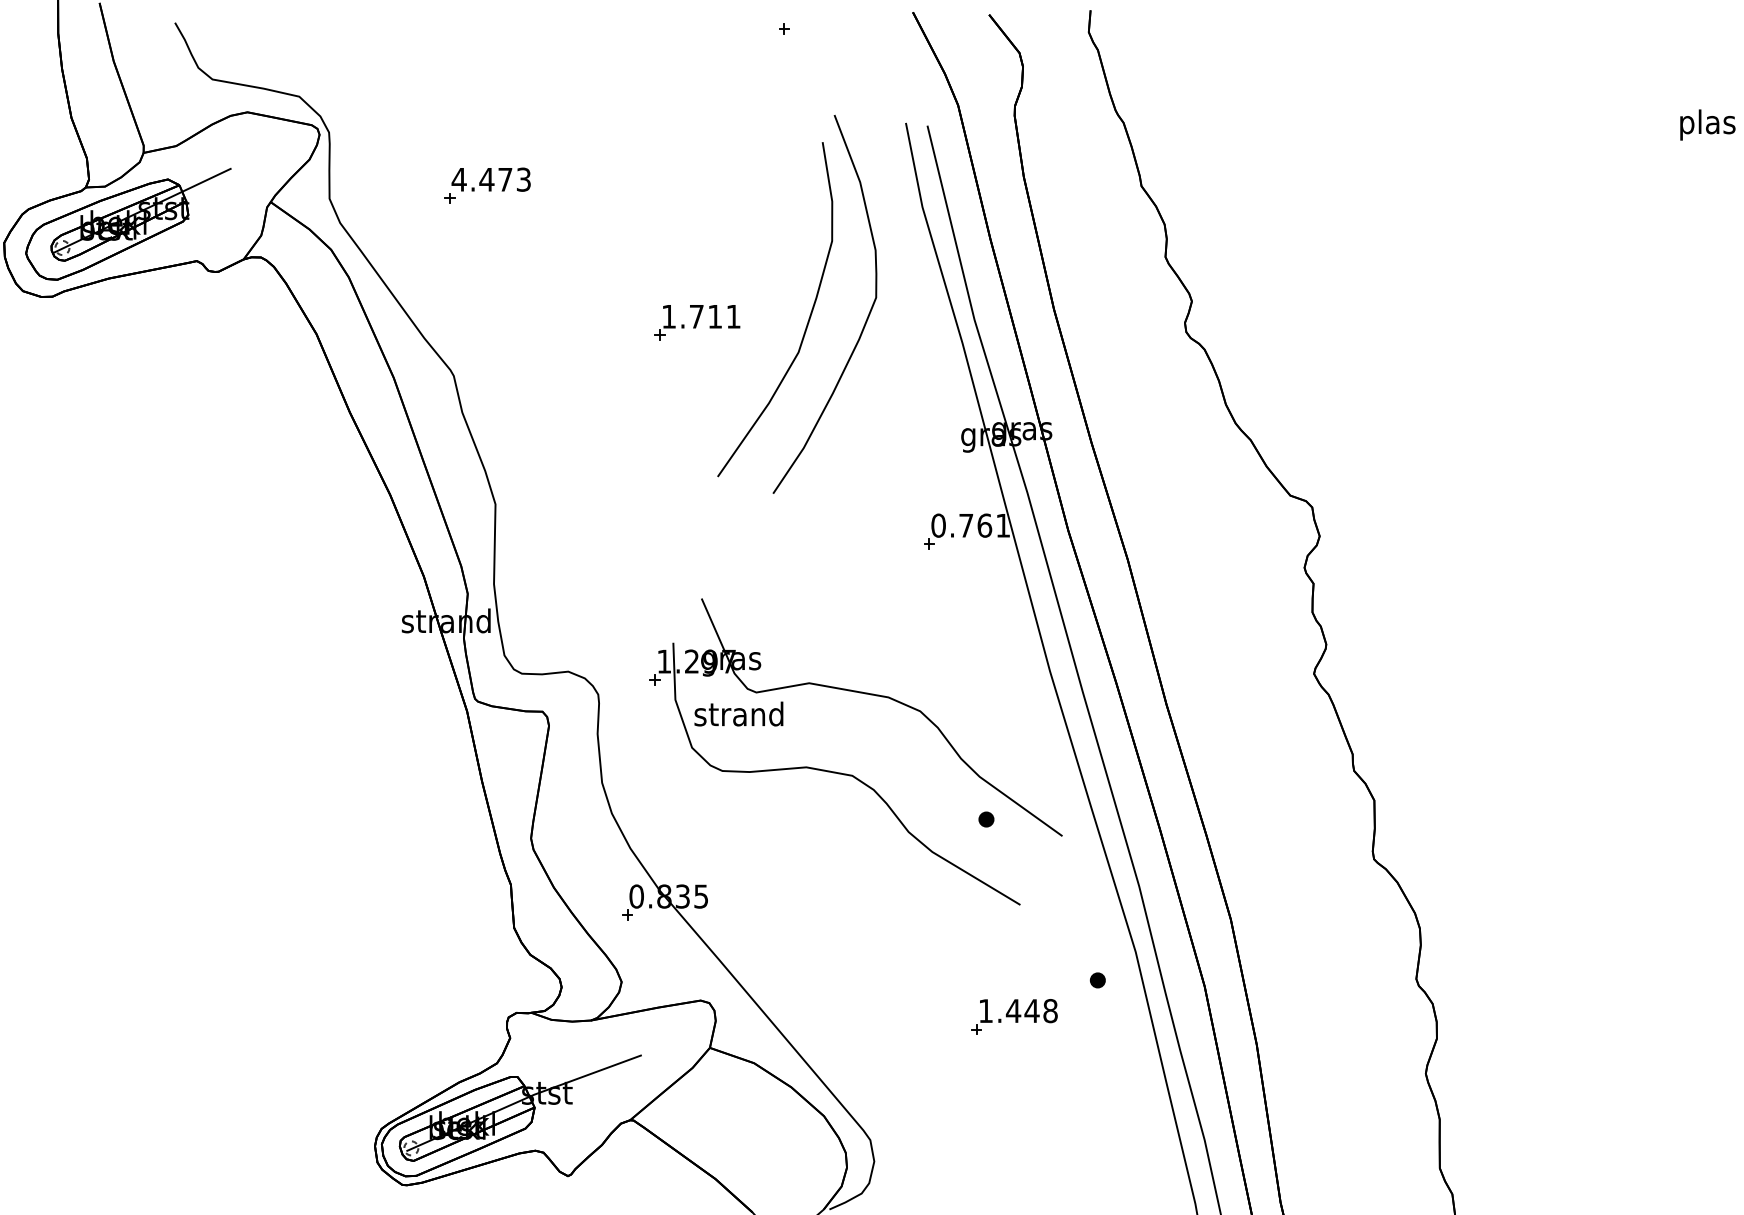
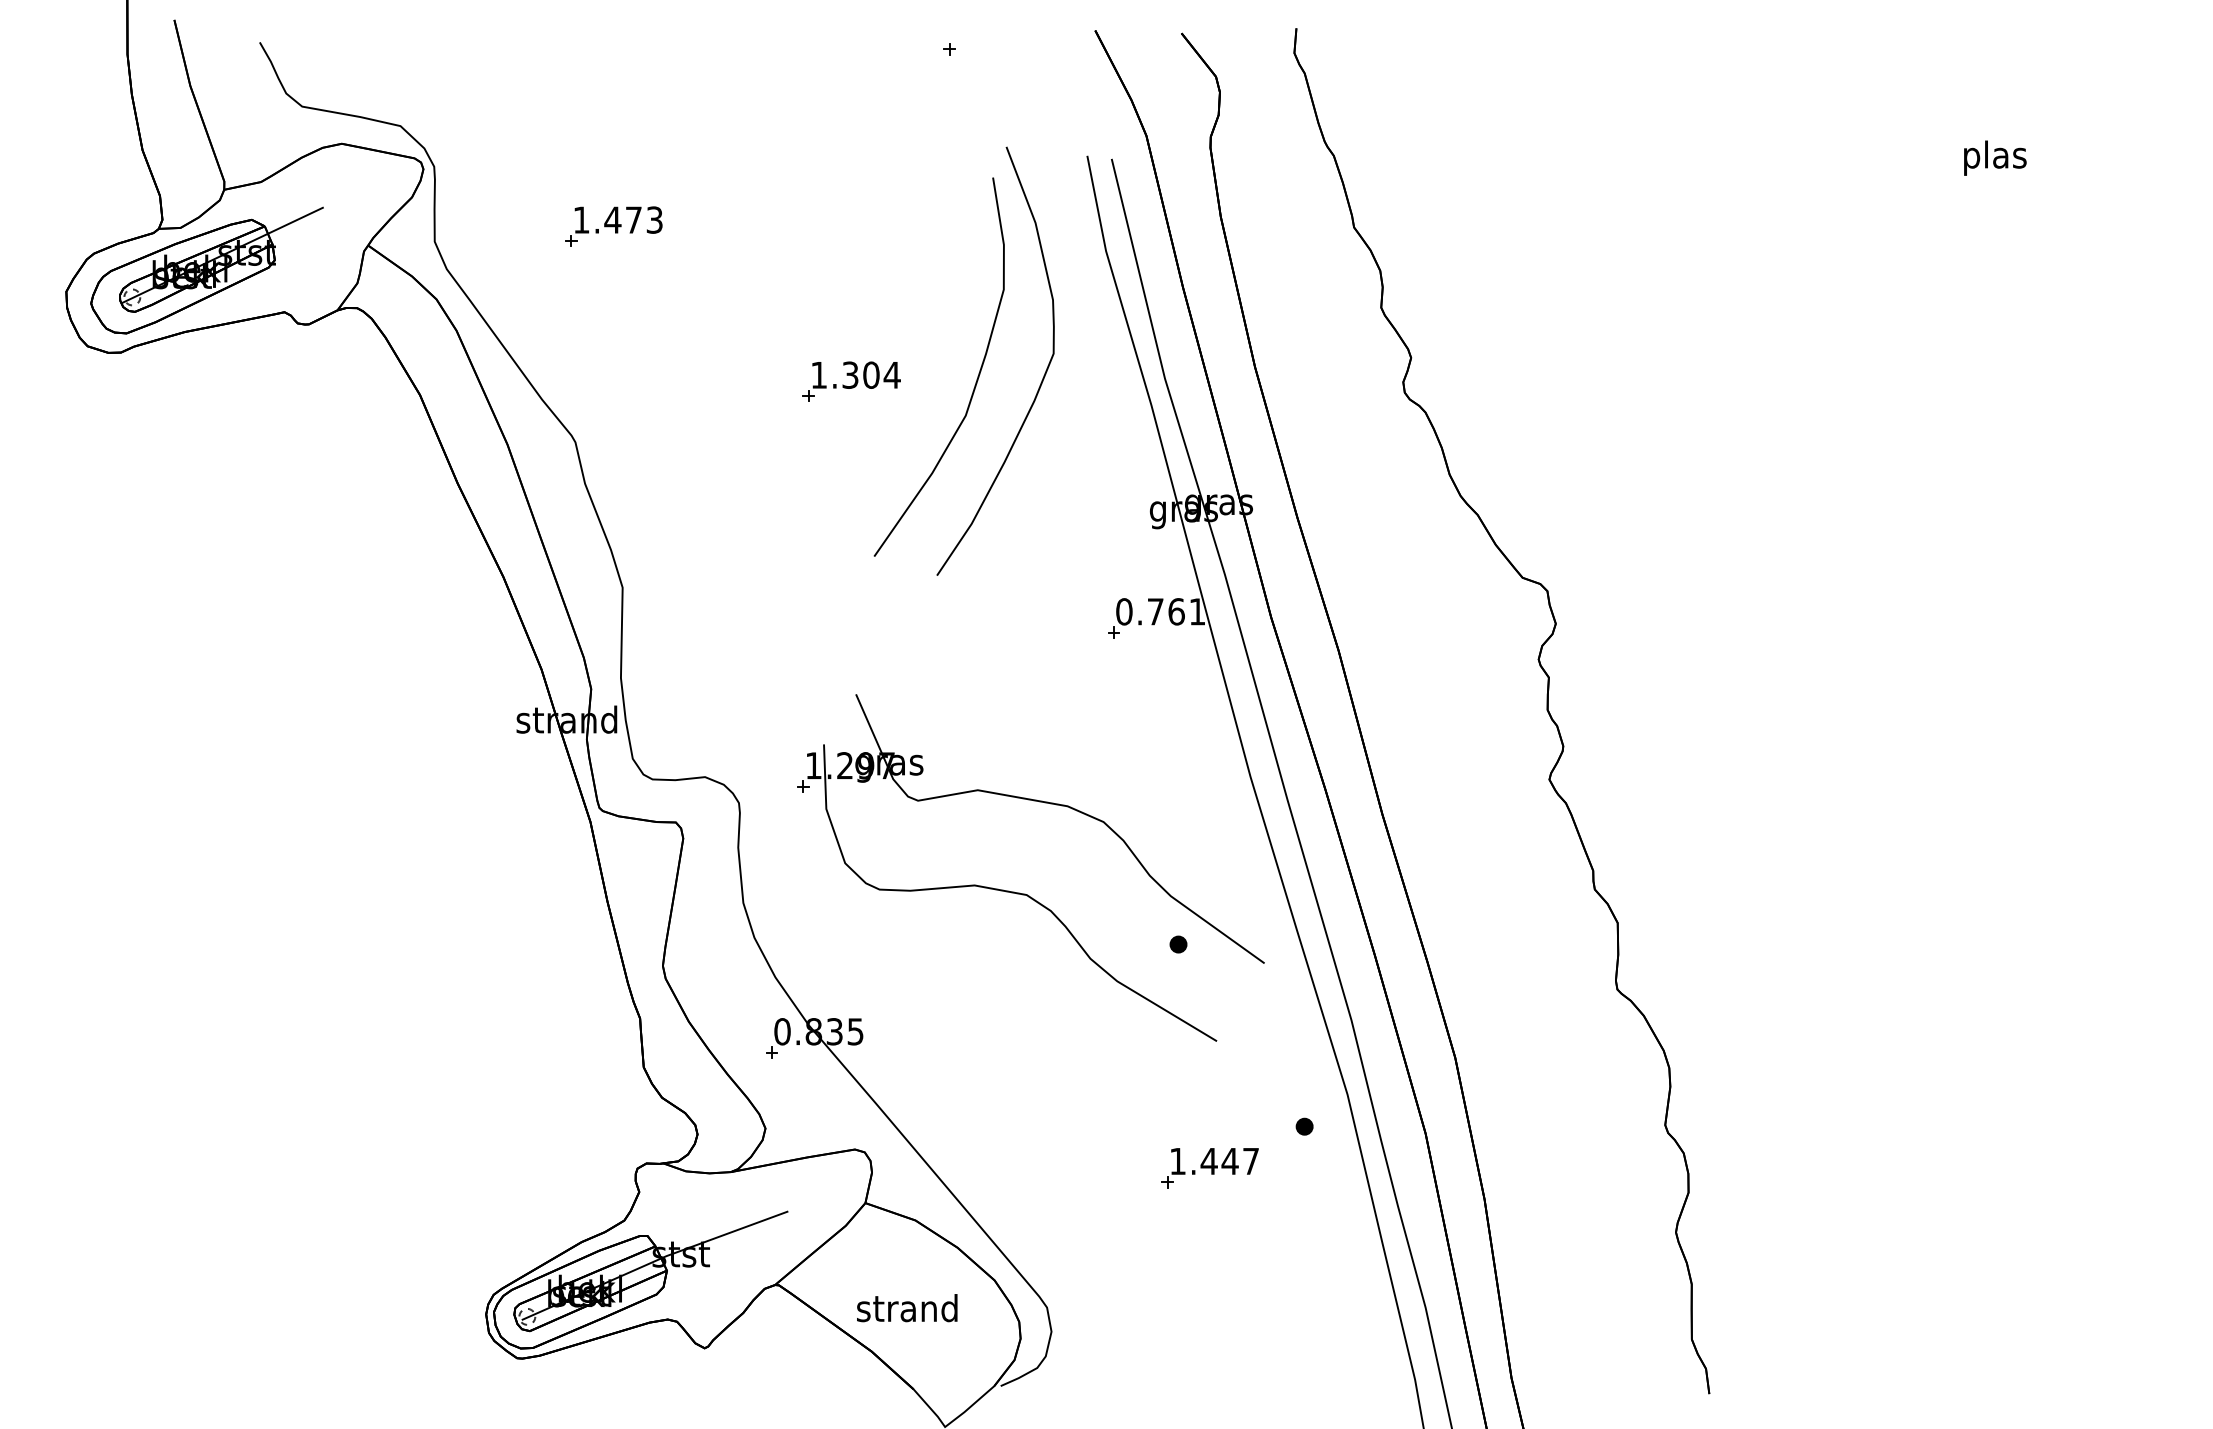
text: (459, 179) -> (581, 219), 4.473 -> 1.473
text: (715, 316) -> (871, 374), 1.711 -> 1.304
text: (739, 714) -> (907, 1308), moved
text: (1050, 1011) -> (1251, 1161), 1.448 -> 1.447

